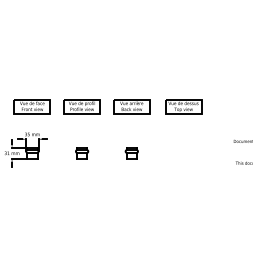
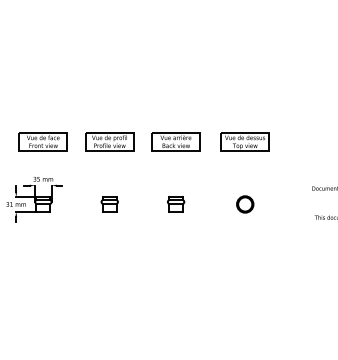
circle: (183, 153) -> (245, 204), added

